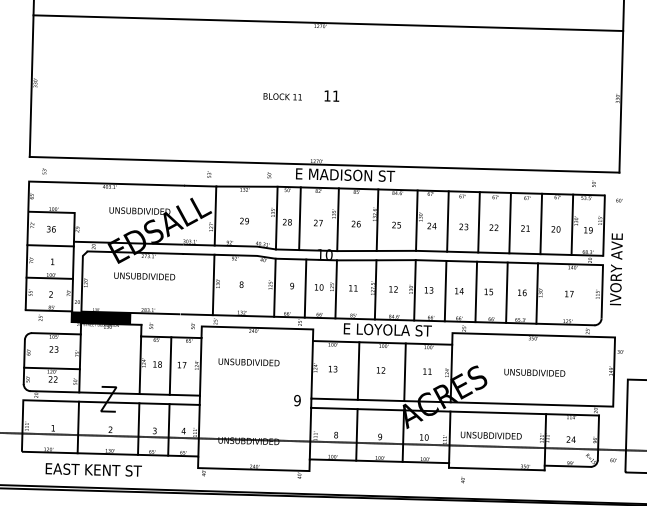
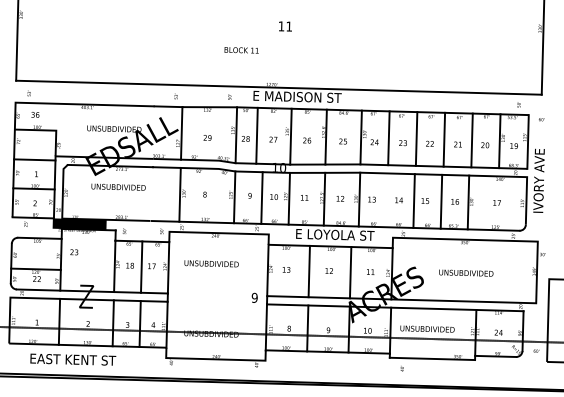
text: (282, 96) -> (241, 50), moved
text: (50, 228) -> (34, 114), moved
line: (445, 290) -> (386, 199), removed
text: (53, 349) -> (73, 252), moved

